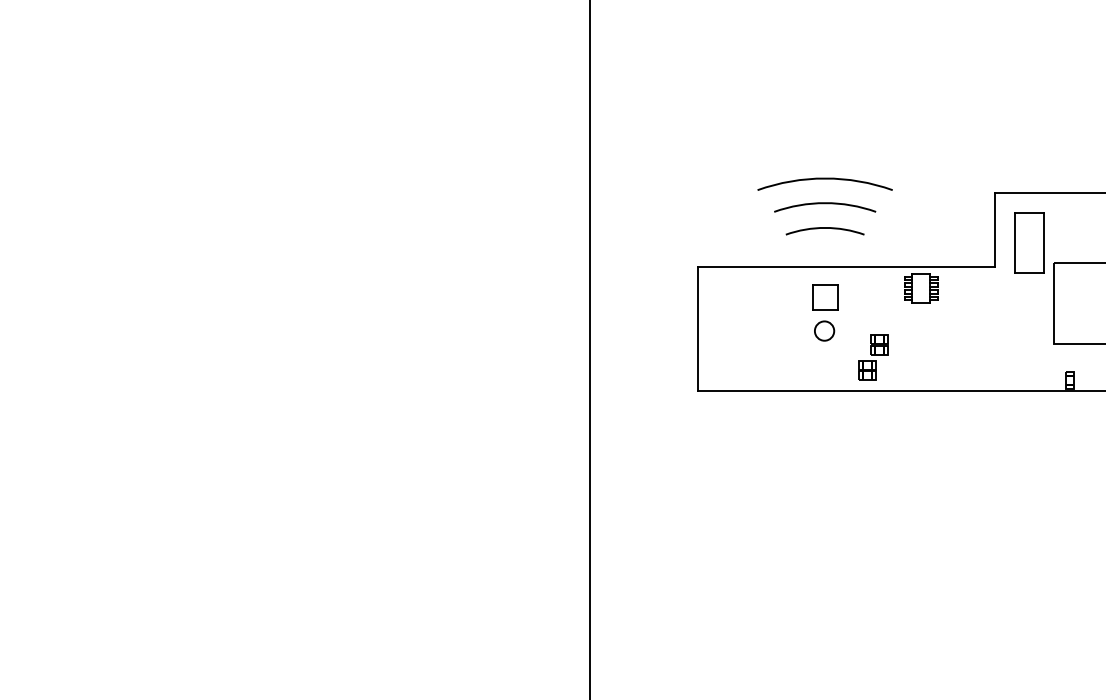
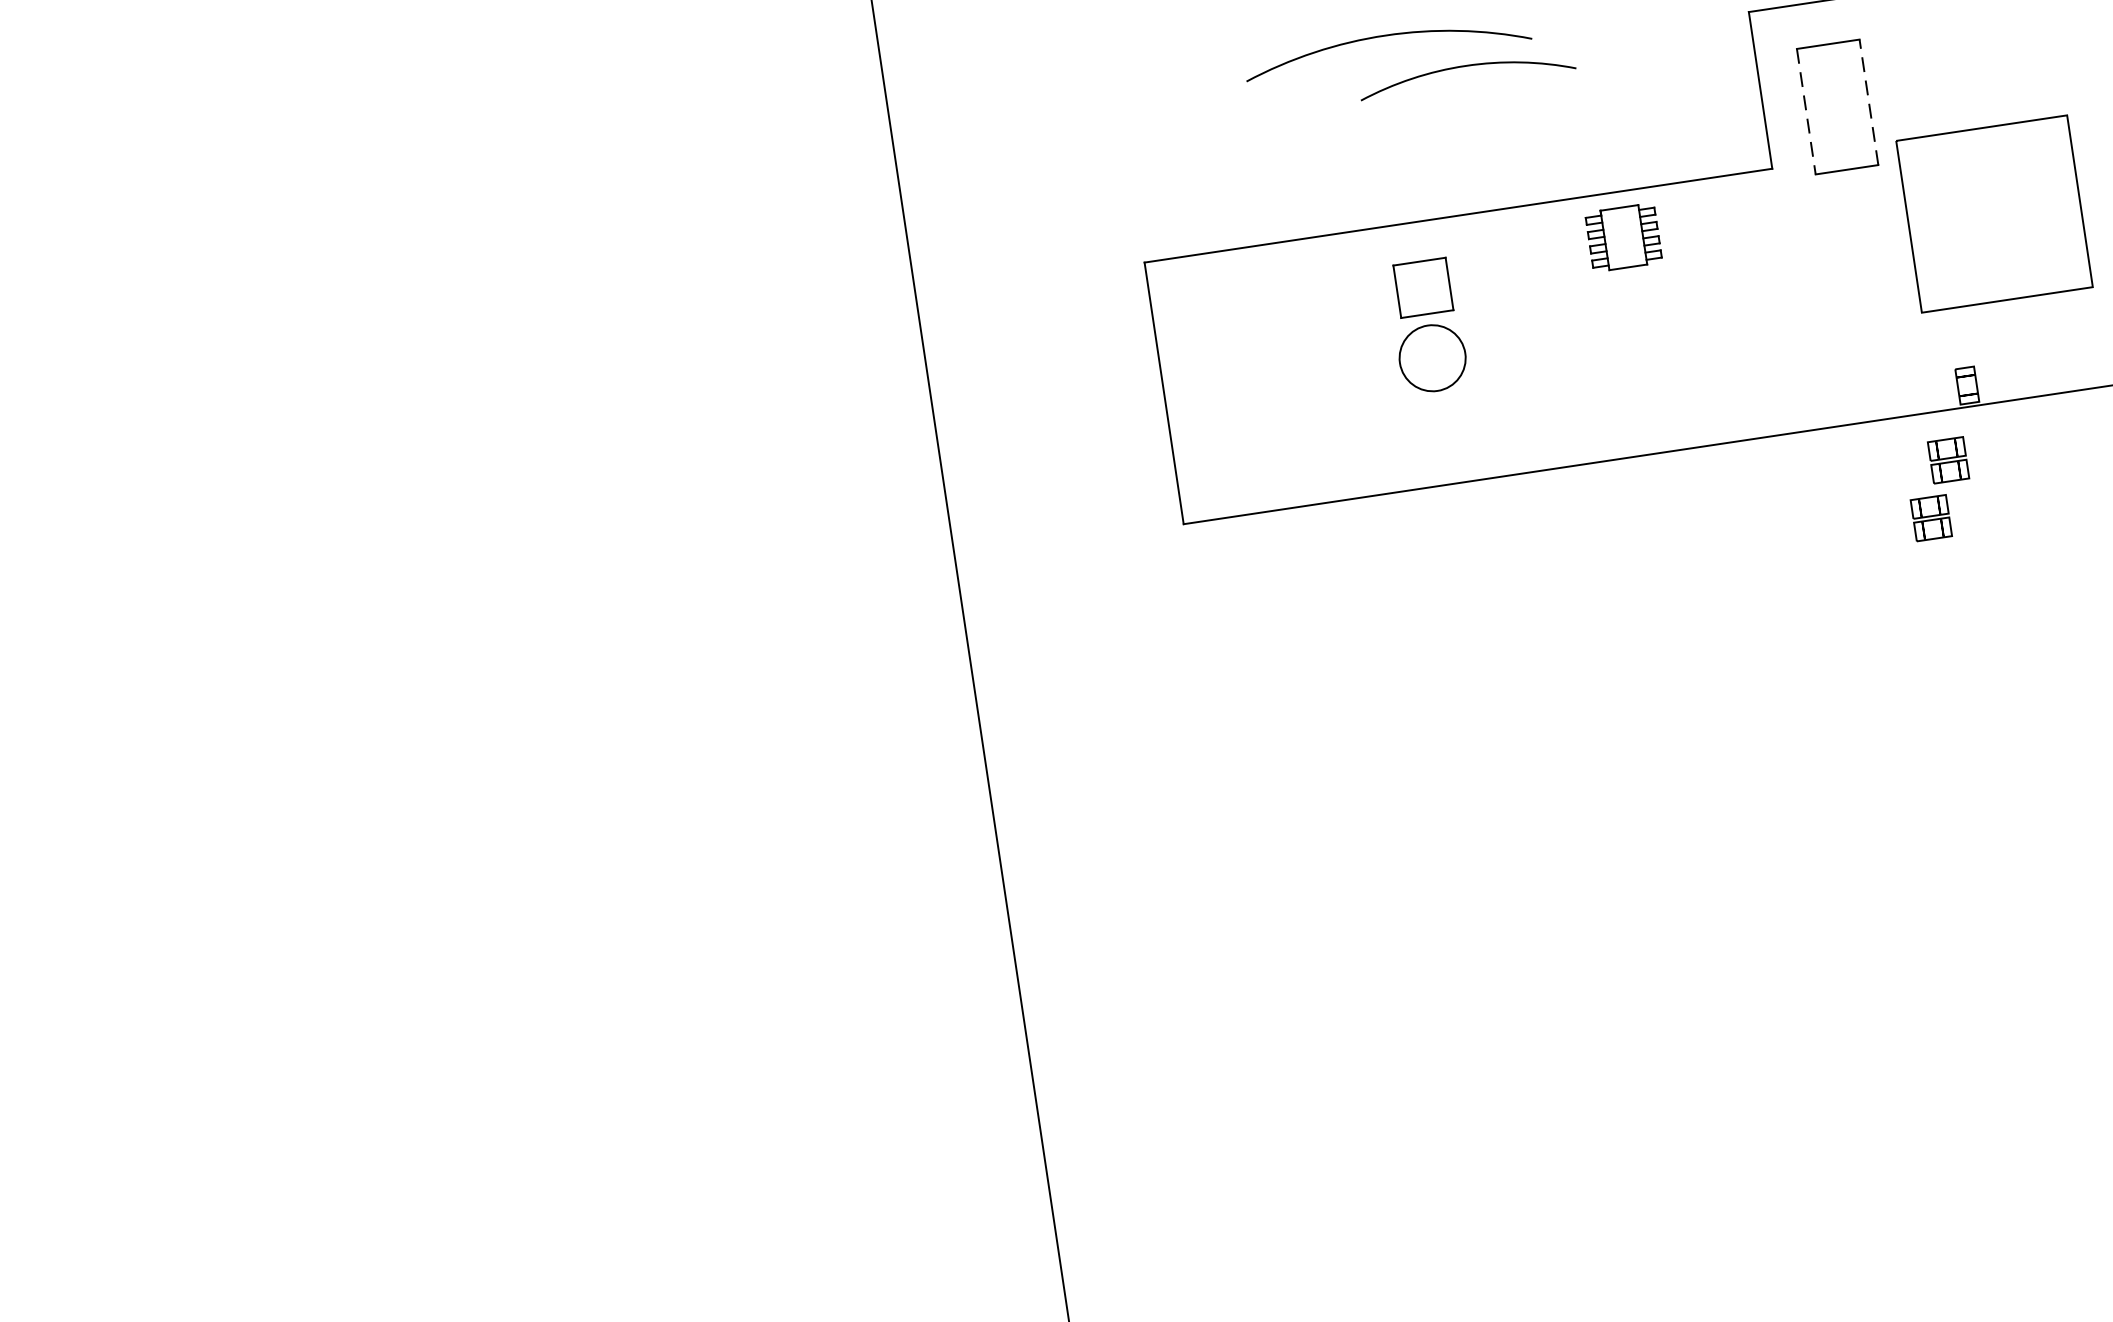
arc: (825, 204) -> (1467, 68), moved
arc: (824, 228) -> (1400, 141), removed
line: (1014, 242) -> (1806, 110), solid -> dashed
line: (1044, 242) -> (1869, 101), solid -> dashed
circle: (824, 330) -> (1432, 357), size x1.6
part: (873, 357) -> (1940, 488), moved

